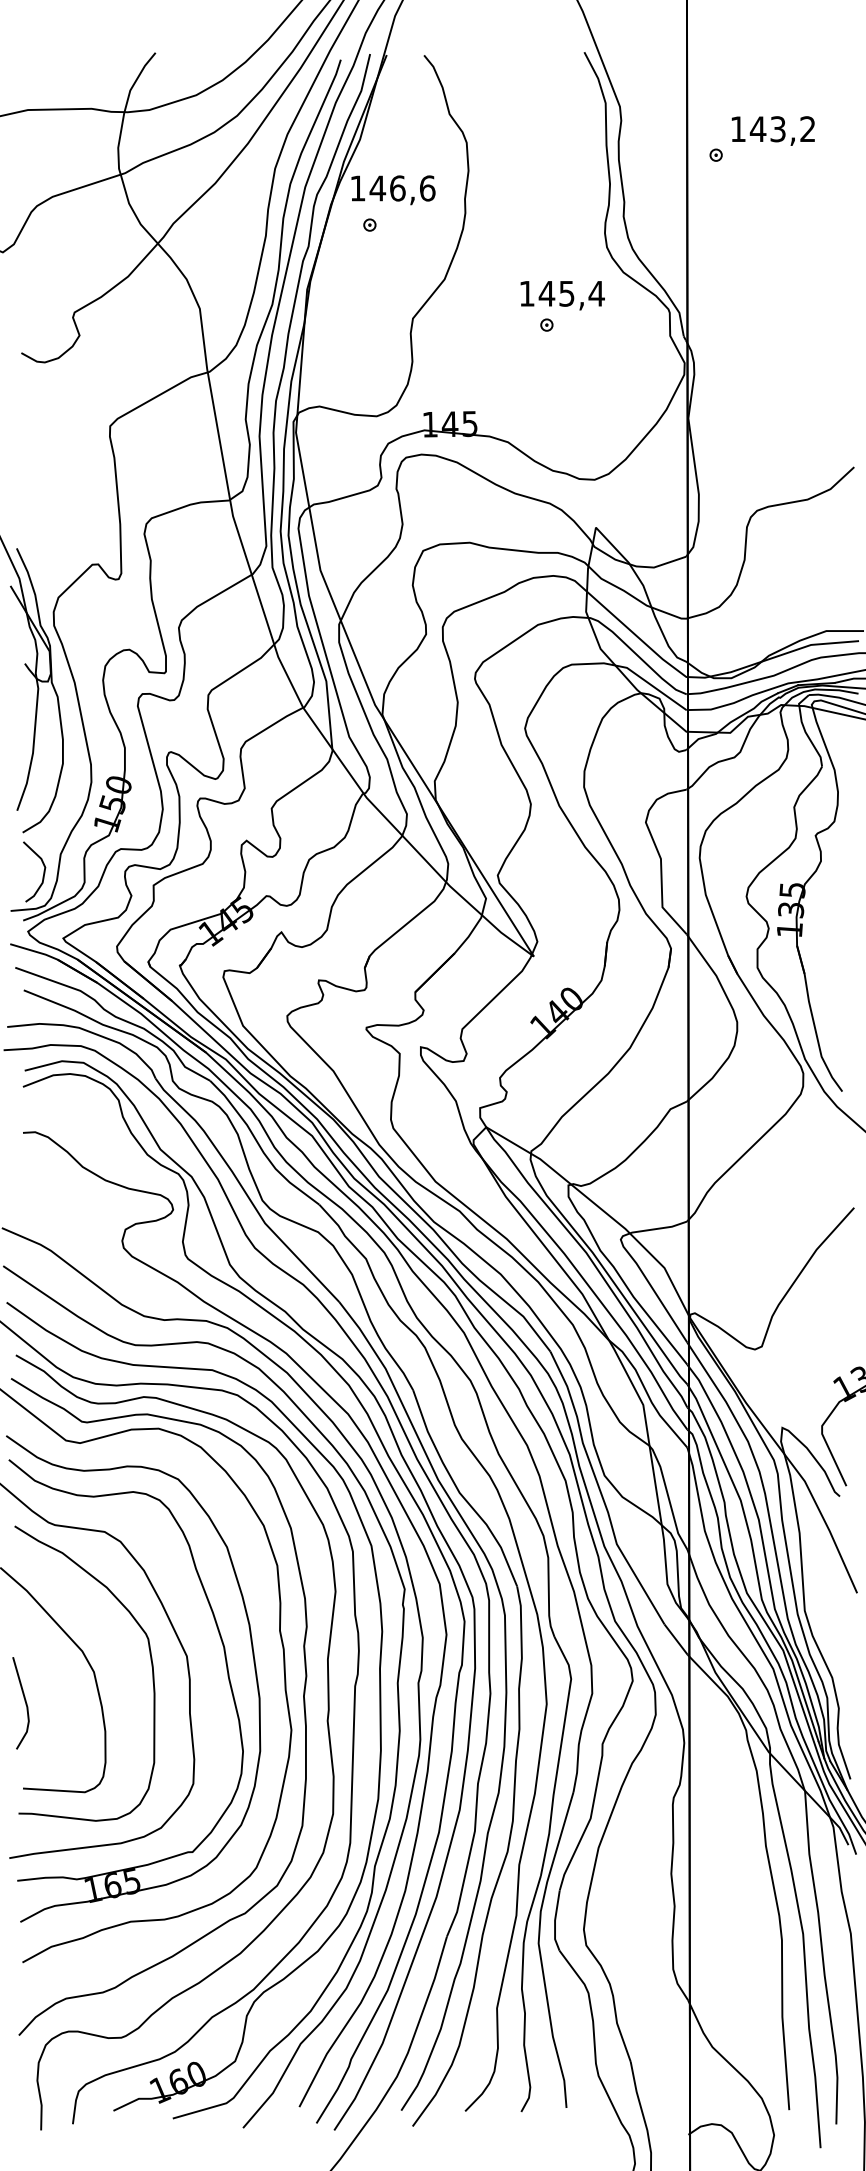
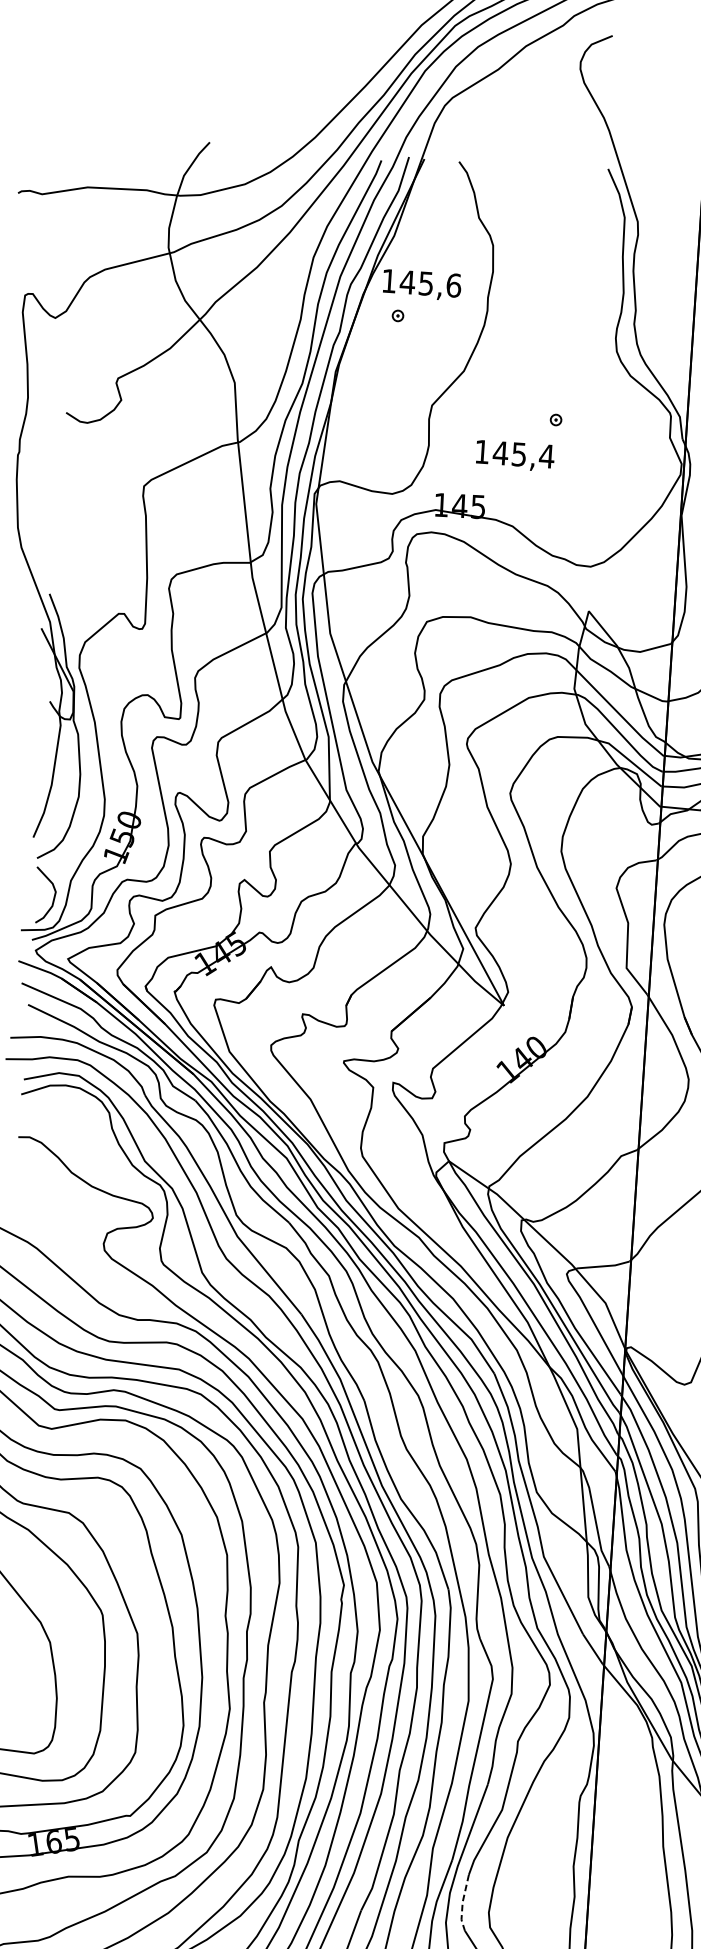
text: (397, 188) -> (425, 283), 146,6 -> 145,6
text: (562, 295) -> (515, 455), moved
line: (555, 1921) -> (462, 1903), solid -> dashed

